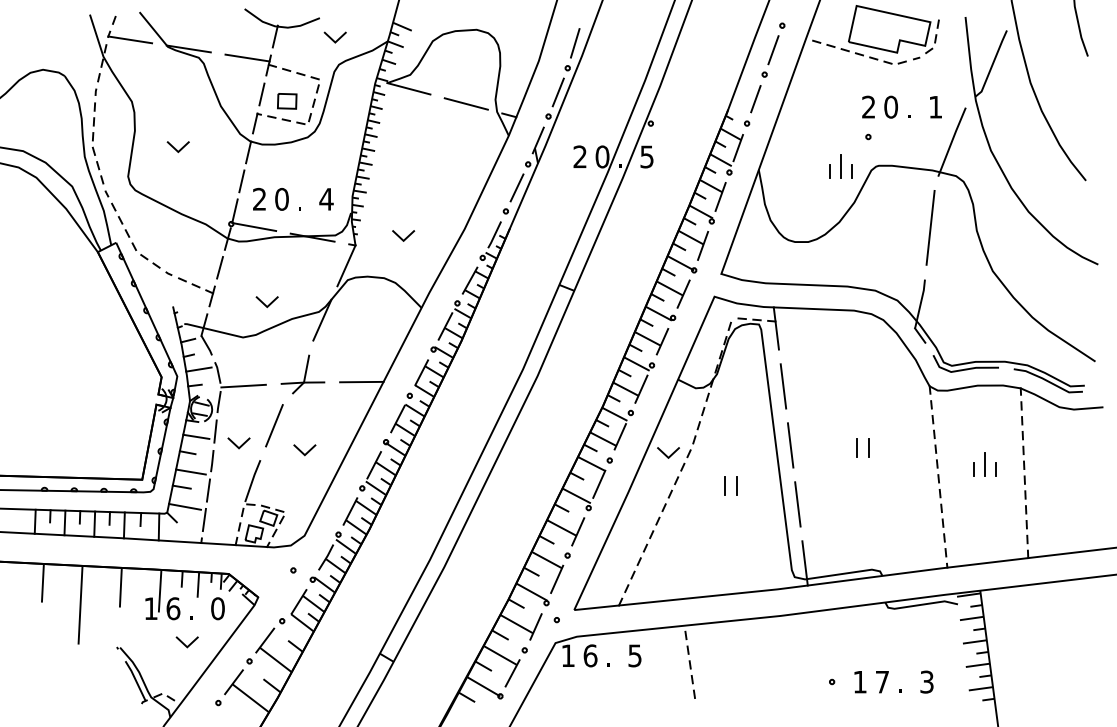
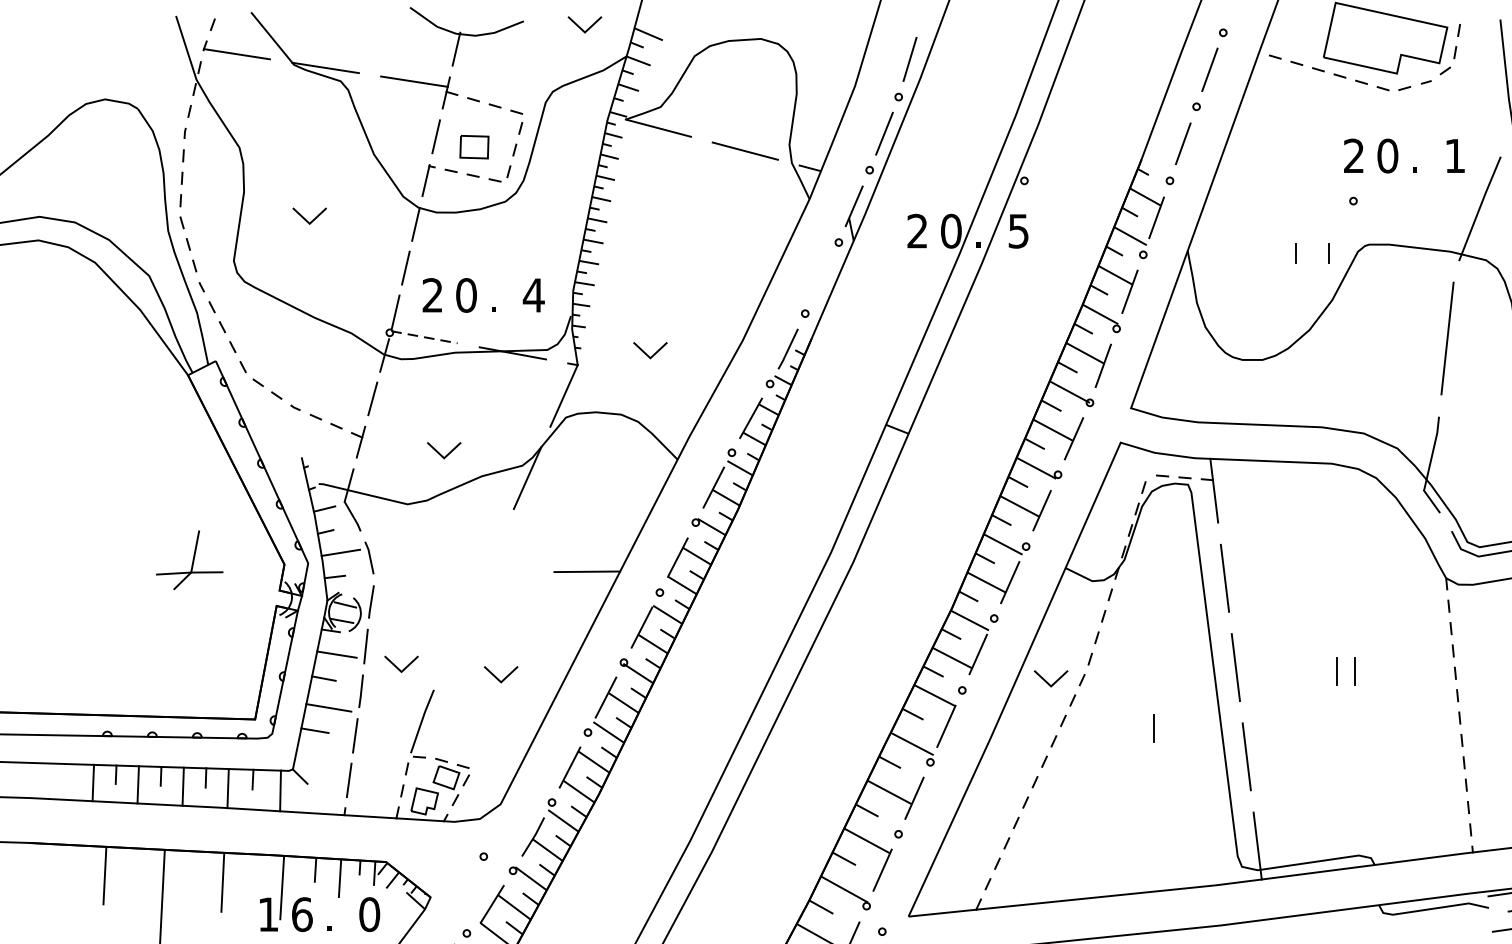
line: (332, 38) -> (580, 26), moved
line: (840, 166) -> (1311, 245), removed
line: (516, 187) -> (821, 277), removed
line: (254, 227) -> (424, 337), solid -> dashed
part: (302, 374) -> (188, 560), moved
line: (243, 385) -> (408, 576), removed
line: (274, 425) -> (455, 637), removed
line: (724, 485) -> (1135, 728), removed
line: (184, 506) -> (319, 759), removed

